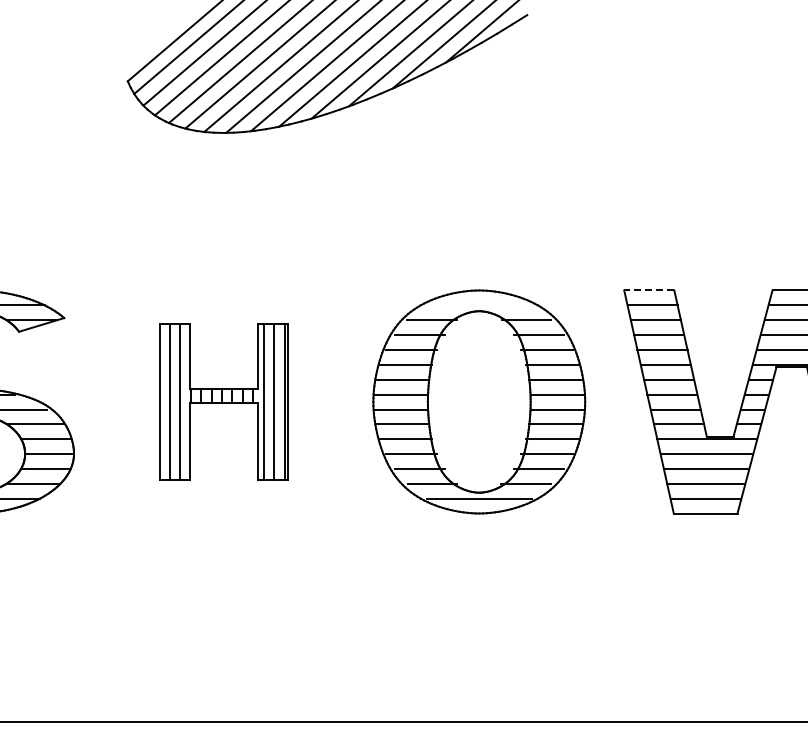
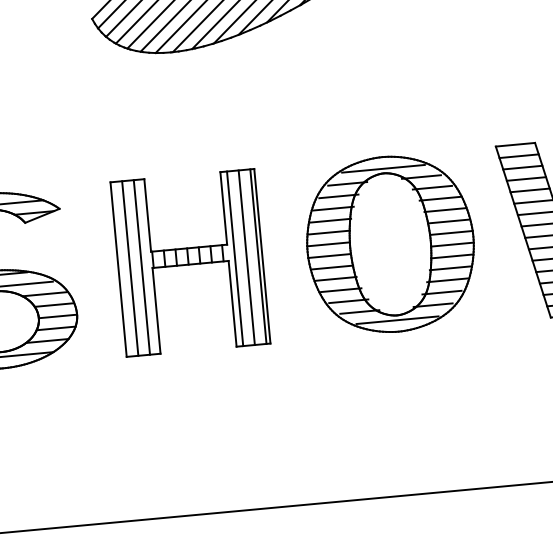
line: (648, 290) -> (514, 144), dashed -> solid
line: (479, 305) -> (383, 168), added
part: (223, 401) -> (190, 262), size x1.43

